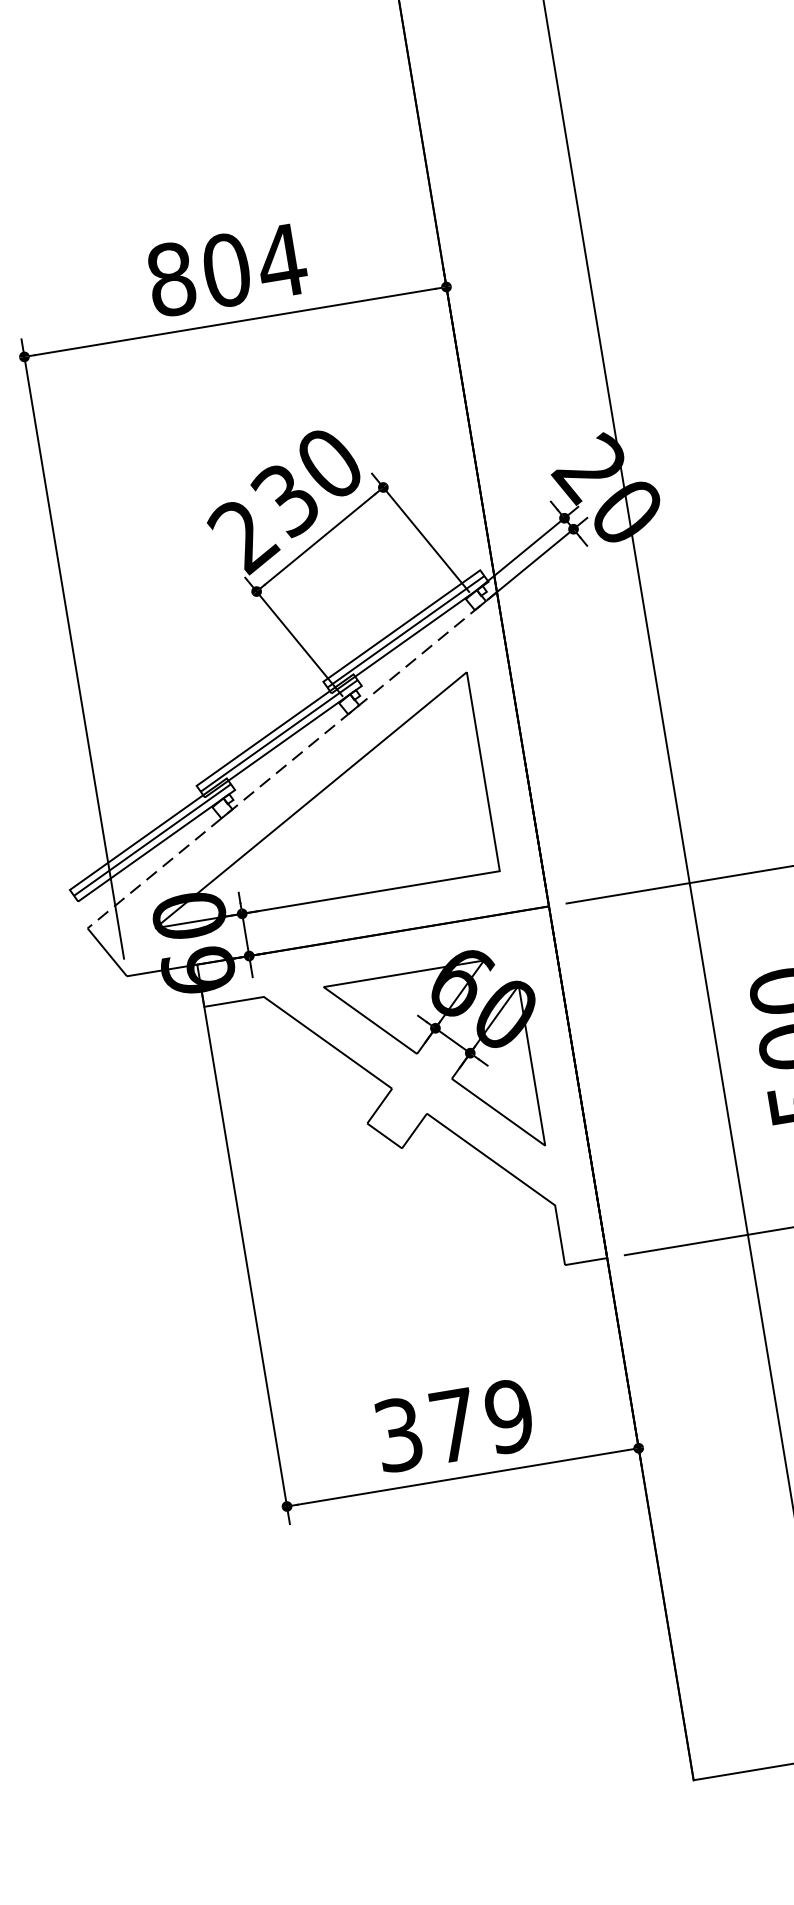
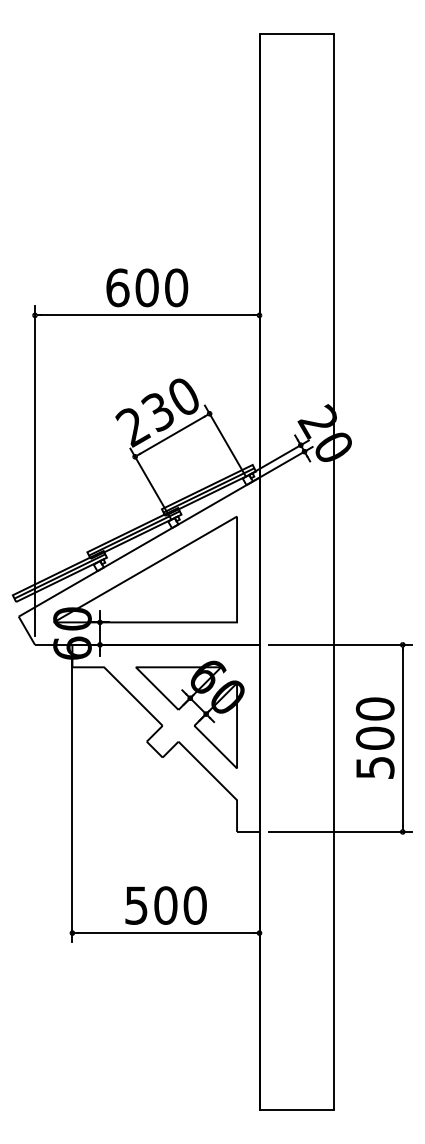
text: (227, 269) -> (147, 287), 804 -> 600
line: (291, 761) -> (138, 547), dashed -> solid
text: (453, 1425) -> (165, 905), 379 -> 500

